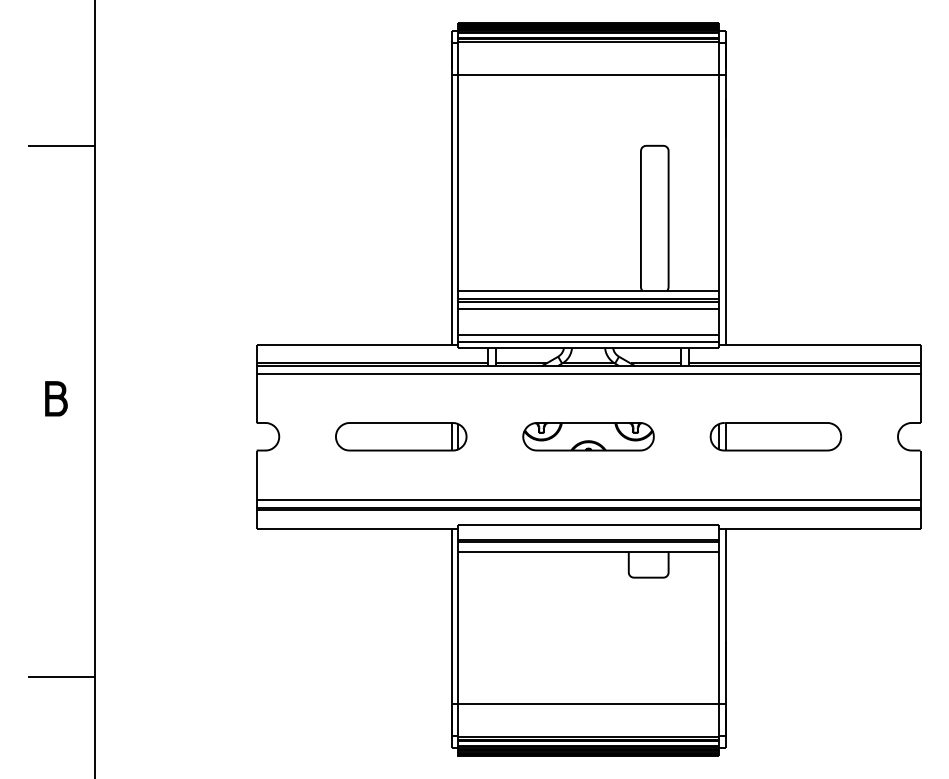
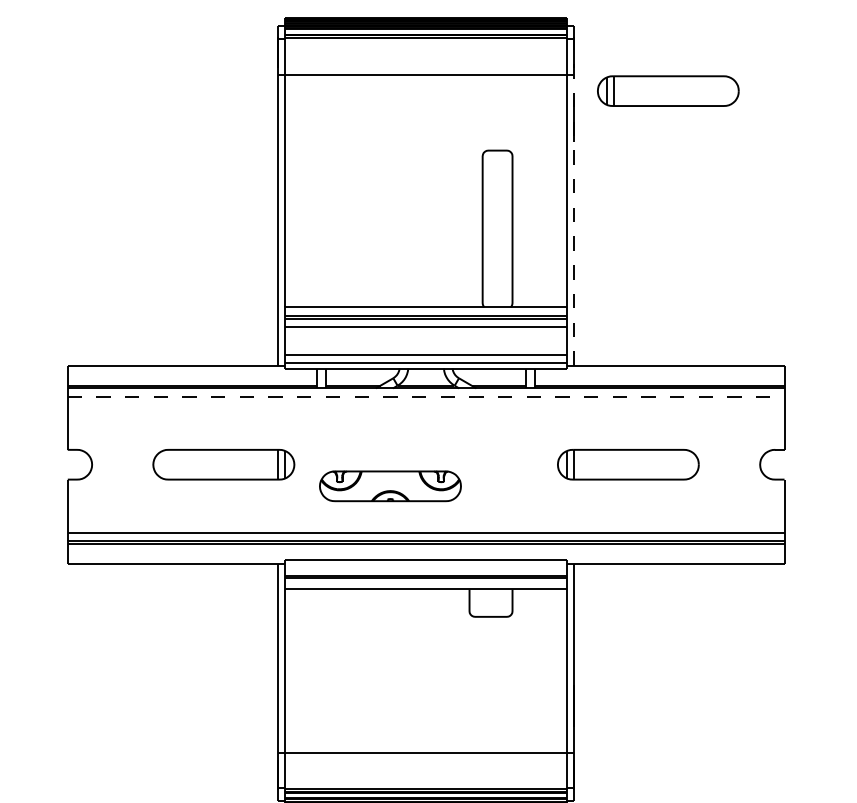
part: (812, 90) -> (667, 90), added
line: (725, 193) -> (573, 202), solid -> dashed
line: (588, 374) -> (426, 397), solid -> dashed
part: (588, 436) -> (390, 486), moved

